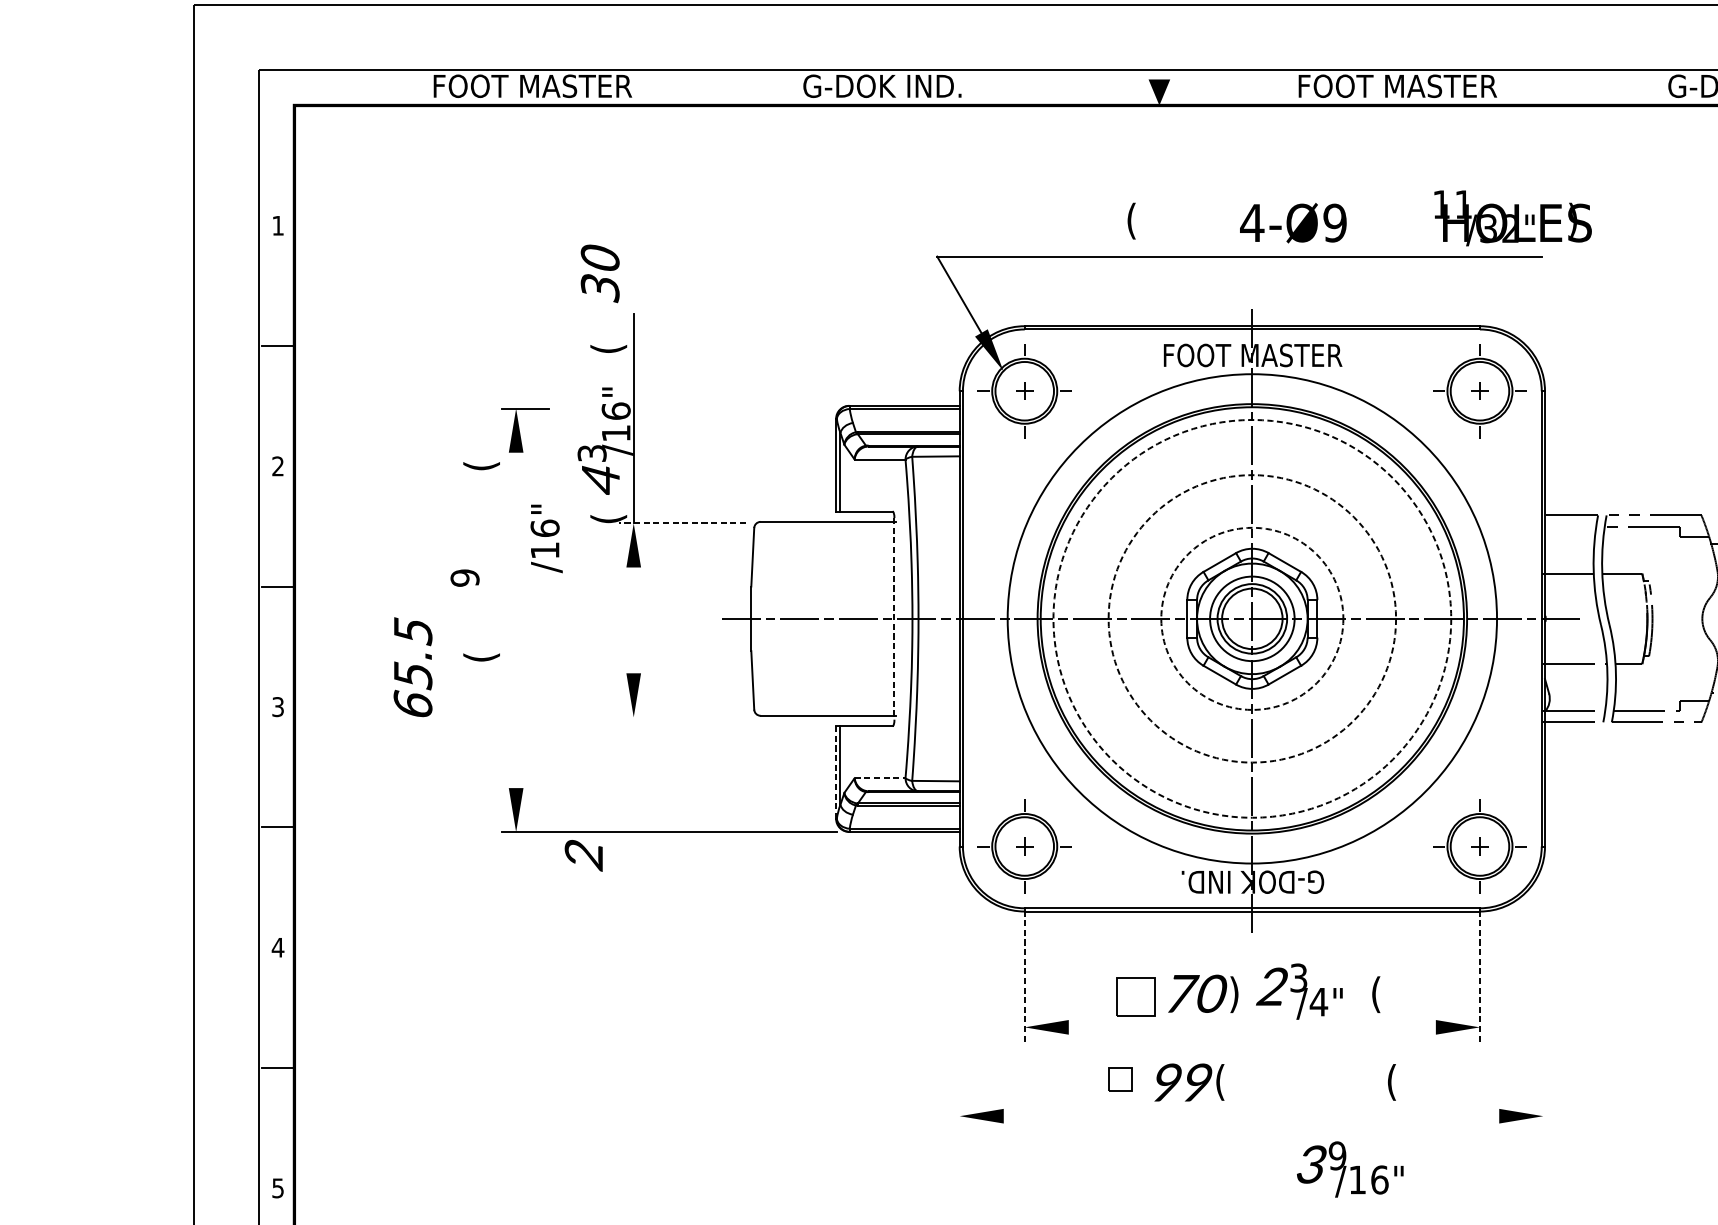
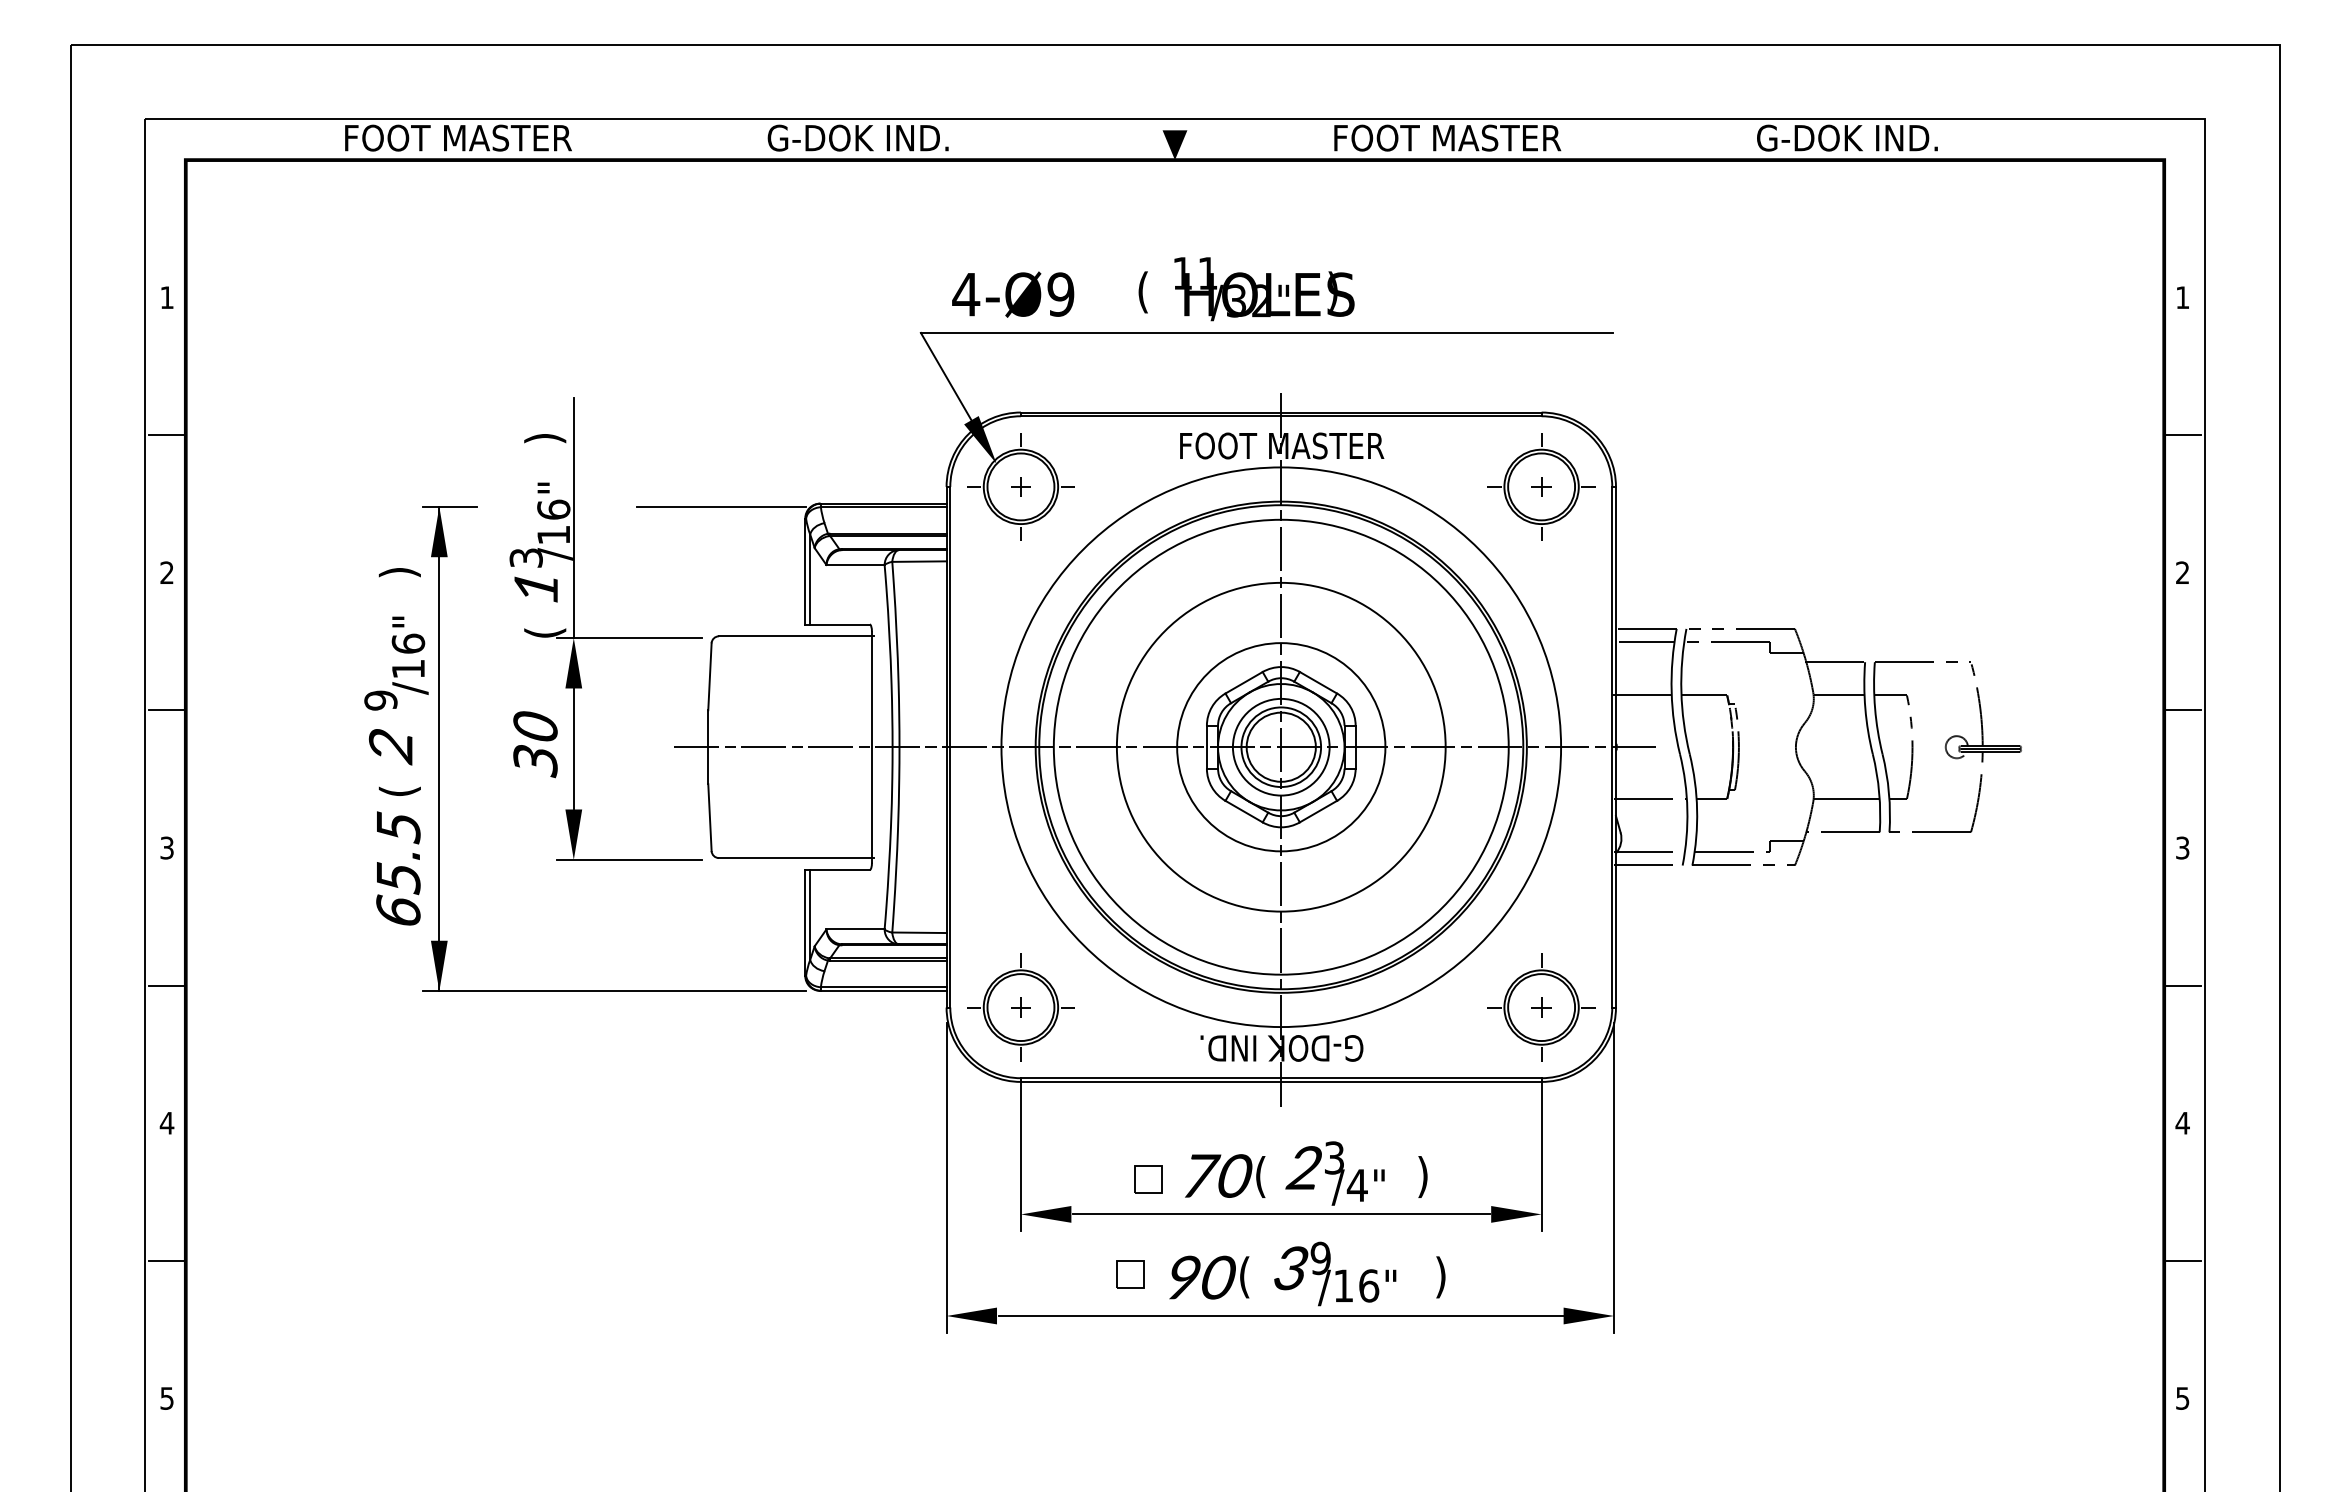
text: (1416, 218) -> (1153, 289), moved
text: (600, 273) -> (535, 744), moved
text: (608, 348) -> (545, 438), ( -> )
line: (762, 408) -> (721, 506), added
text: (481, 466) -> (399, 572), ( -> )
text: (600, 480) -> (535, 588), 4 -> 1
line: (682, 523) -> (629, 638), dashed -> solid
line: (1571, 527) -> (1646, 642), added
text: (546, 538) -> (409, 655), moved
circle: (1251, 618) -> (1280, 746), dashed -> solid
circle: (1251, 618) -> (1280, 746), dashed -> solid
line: (516, 619) -> (439, 748), added
line: (633, 619) -> (573, 748), added
line: (894, 619) -> (871, 747), dashed -> solid
circle: (1252, 619) -> (1281, 747), dashed -> solid
text: (413, 667) -> (398, 868), moved
line: (682, 717) -> (629, 859), added
line: (836, 772) -> (805, 922), dashed -> solid
line: (880, 778) -> (856, 929), dashed -> solid
text: (583, 856) -> (390, 747), moved
line: (1024, 976) -> (1020, 1156), dashed -> solid
line: (1479, 976) -> (1541, 1156), dashed -> solid
text: (1234, 994) -> (1260, 1176), ) -> (
text: (1375, 994) -> (1422, 1176), ( -> )
line: (959, 995) -> (946, 1177), added
line: (1543, 995) -> (1614, 1177), added
part: (1136, 996) -> (1148, 1179), size x0.62
line: (1251, 1027) -> (1280, 1214), added
text: (1391, 1082) -> (1440, 1277), ( -> )
text: (1197, 1083) -> (1218, 1278), 99 -> 90
line: (1251, 1116) -> (1280, 1316), added
text: (1350, 1169) -> (1335, 1273), moved

